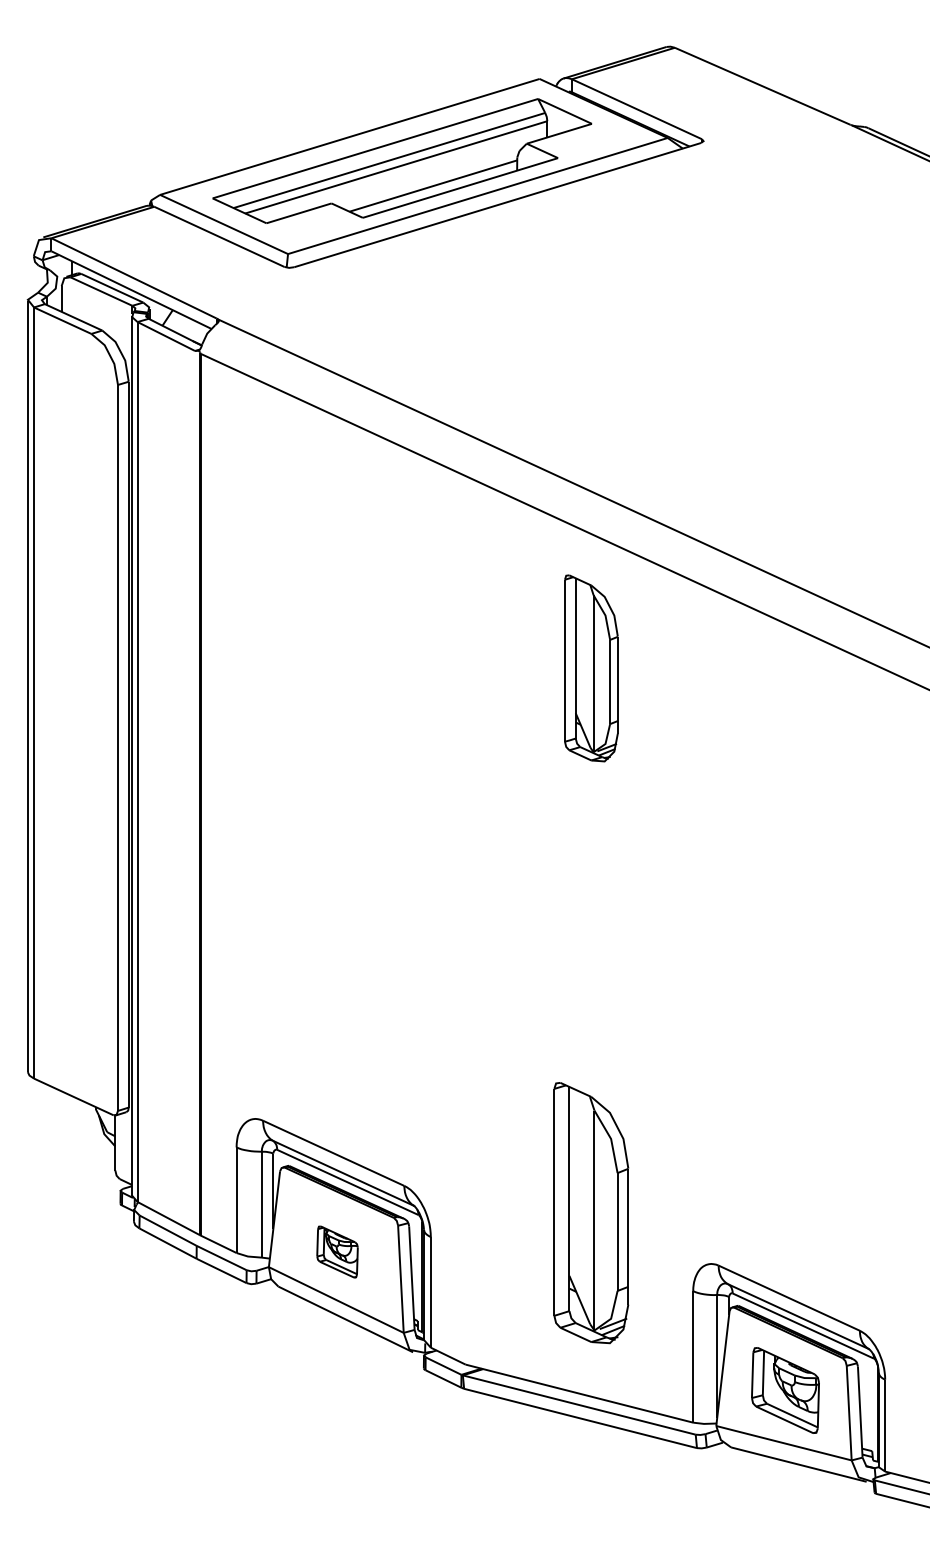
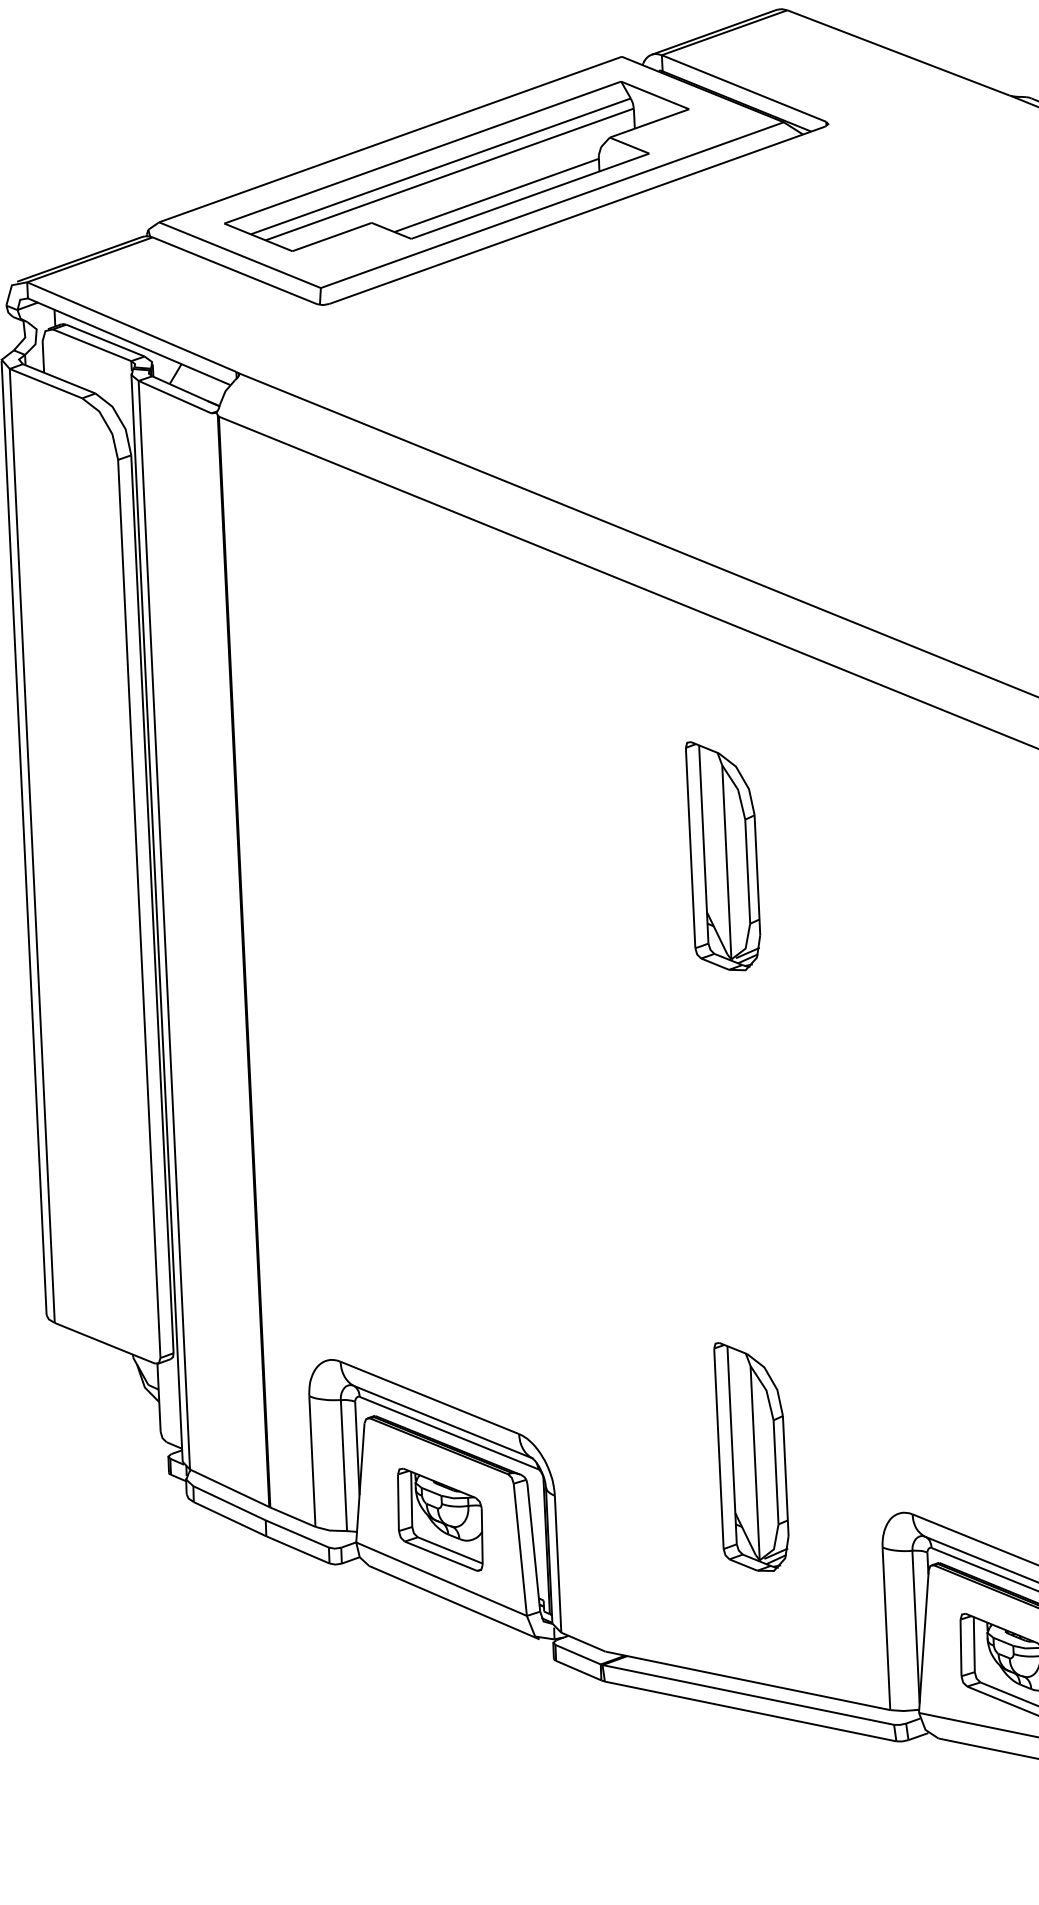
part: (591, 668) -> (723, 856), moved
part: (591, 1212) -> (752, 1456), size x0.71
part: (337, 1251) -> (440, 1519), size x1.67

